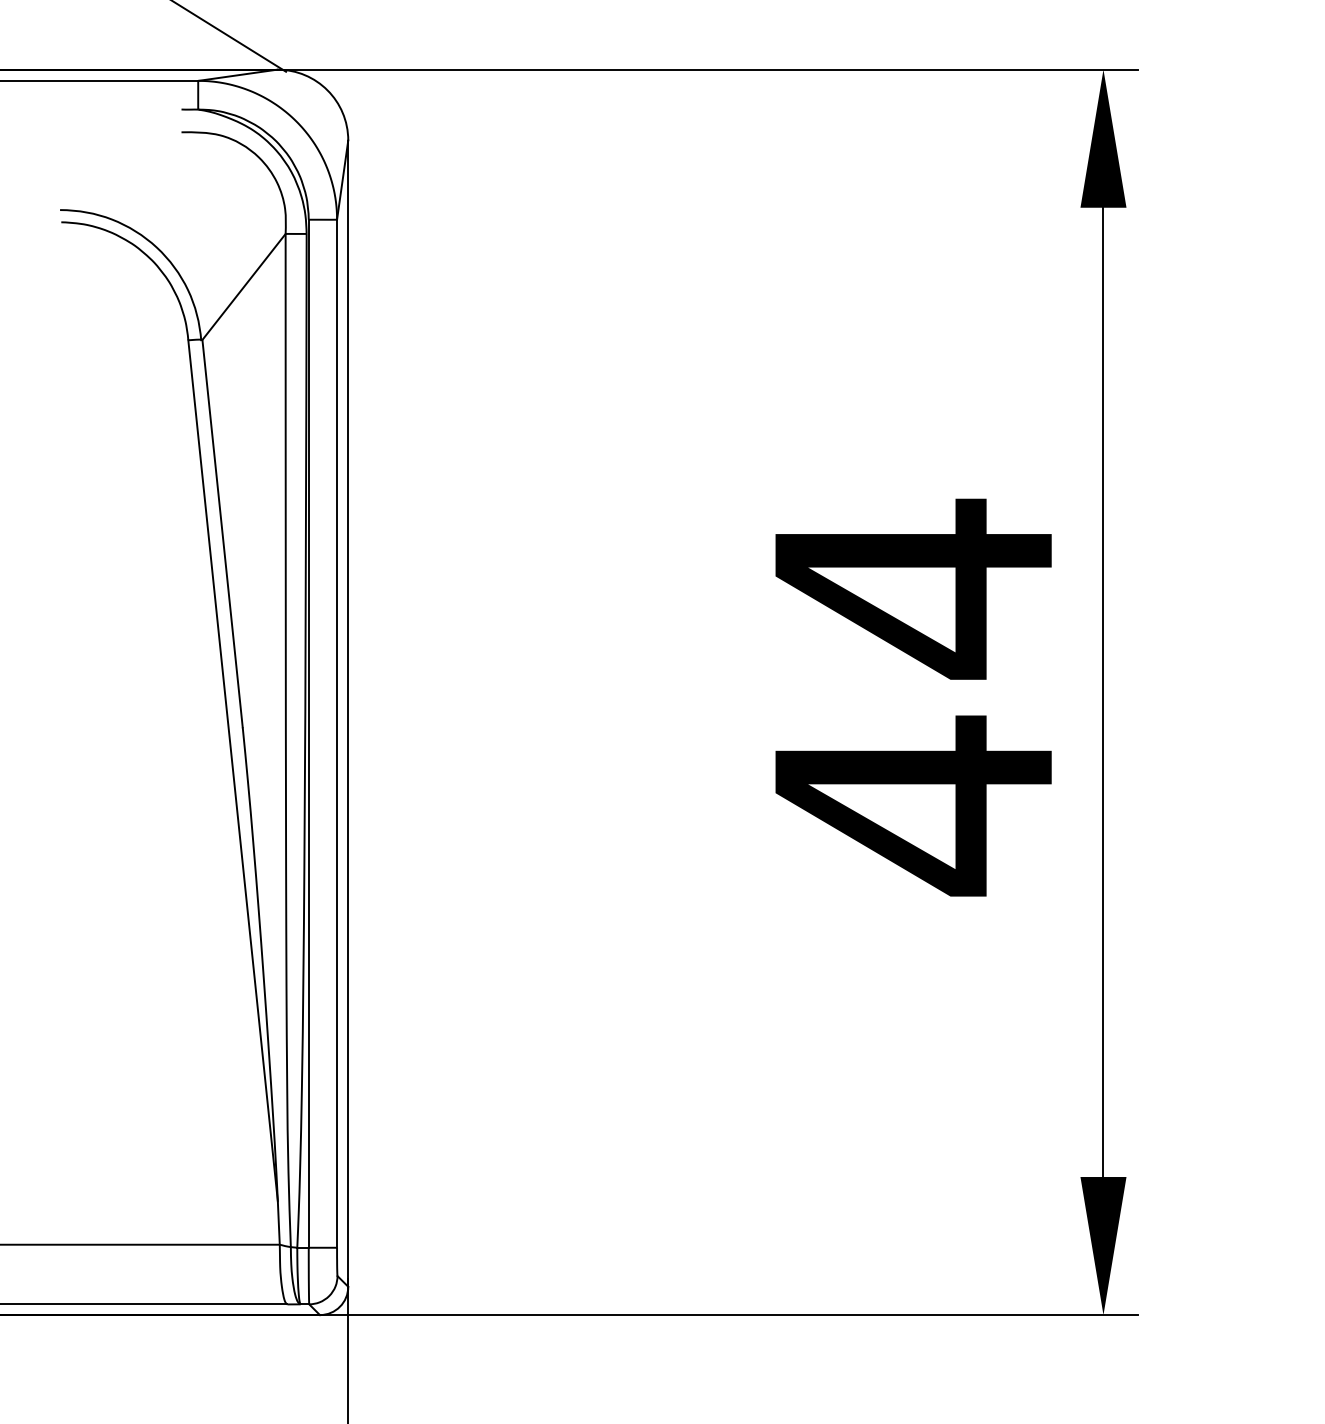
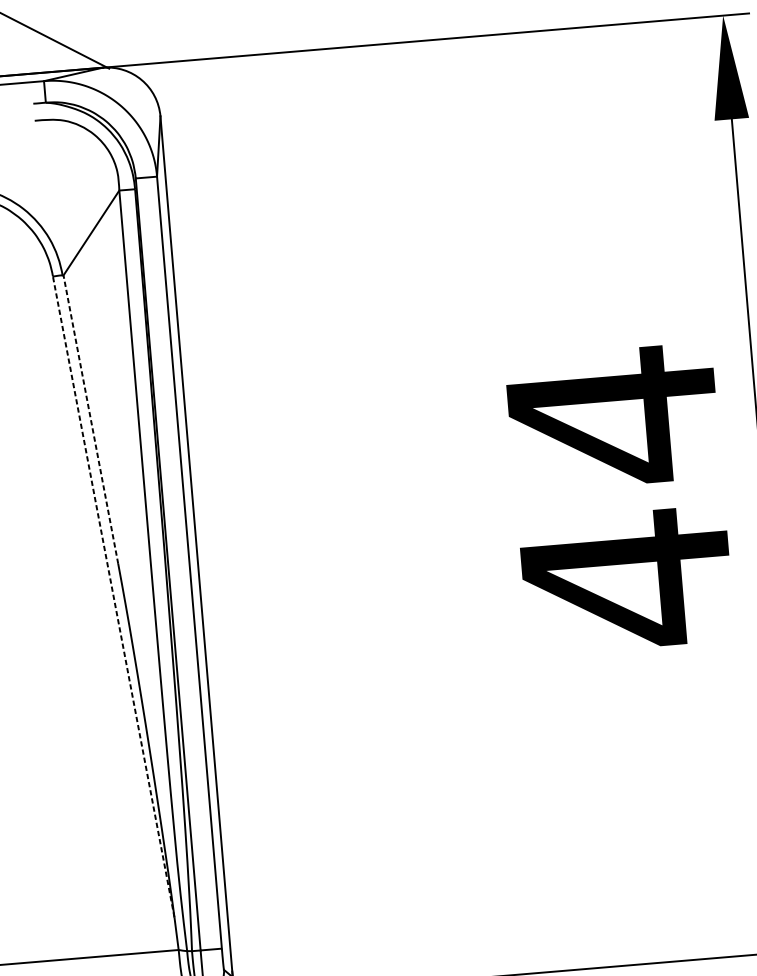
line: (222, 533) -> (90, 419), solid -> dashed
line: (233, 770) -> (114, 596), solid -> dashed

